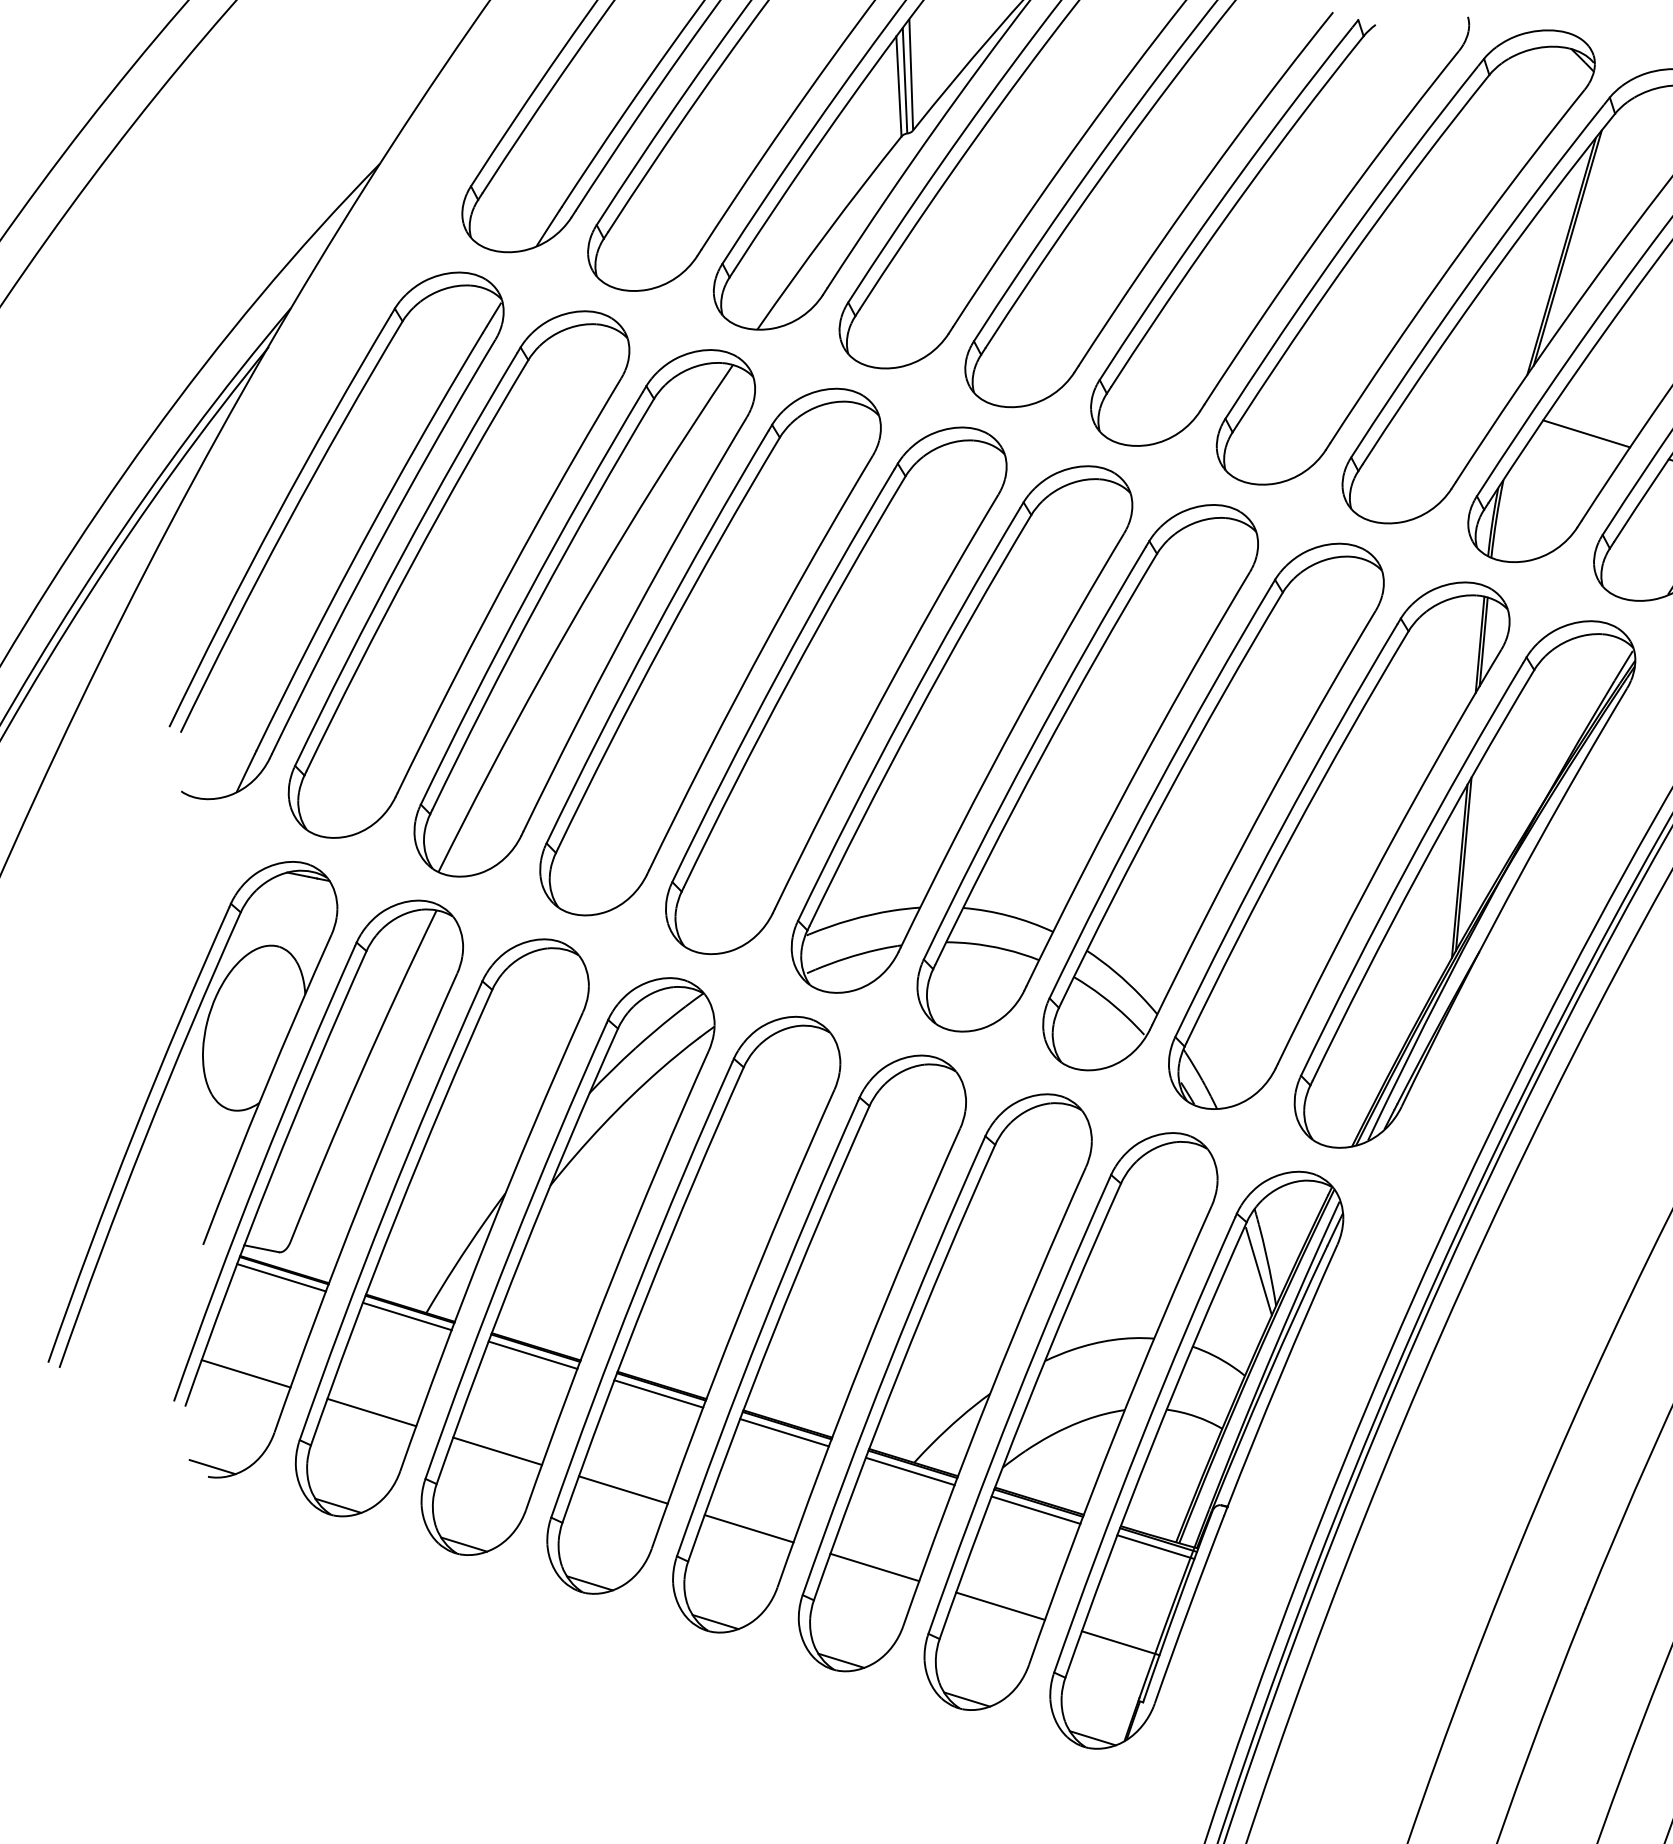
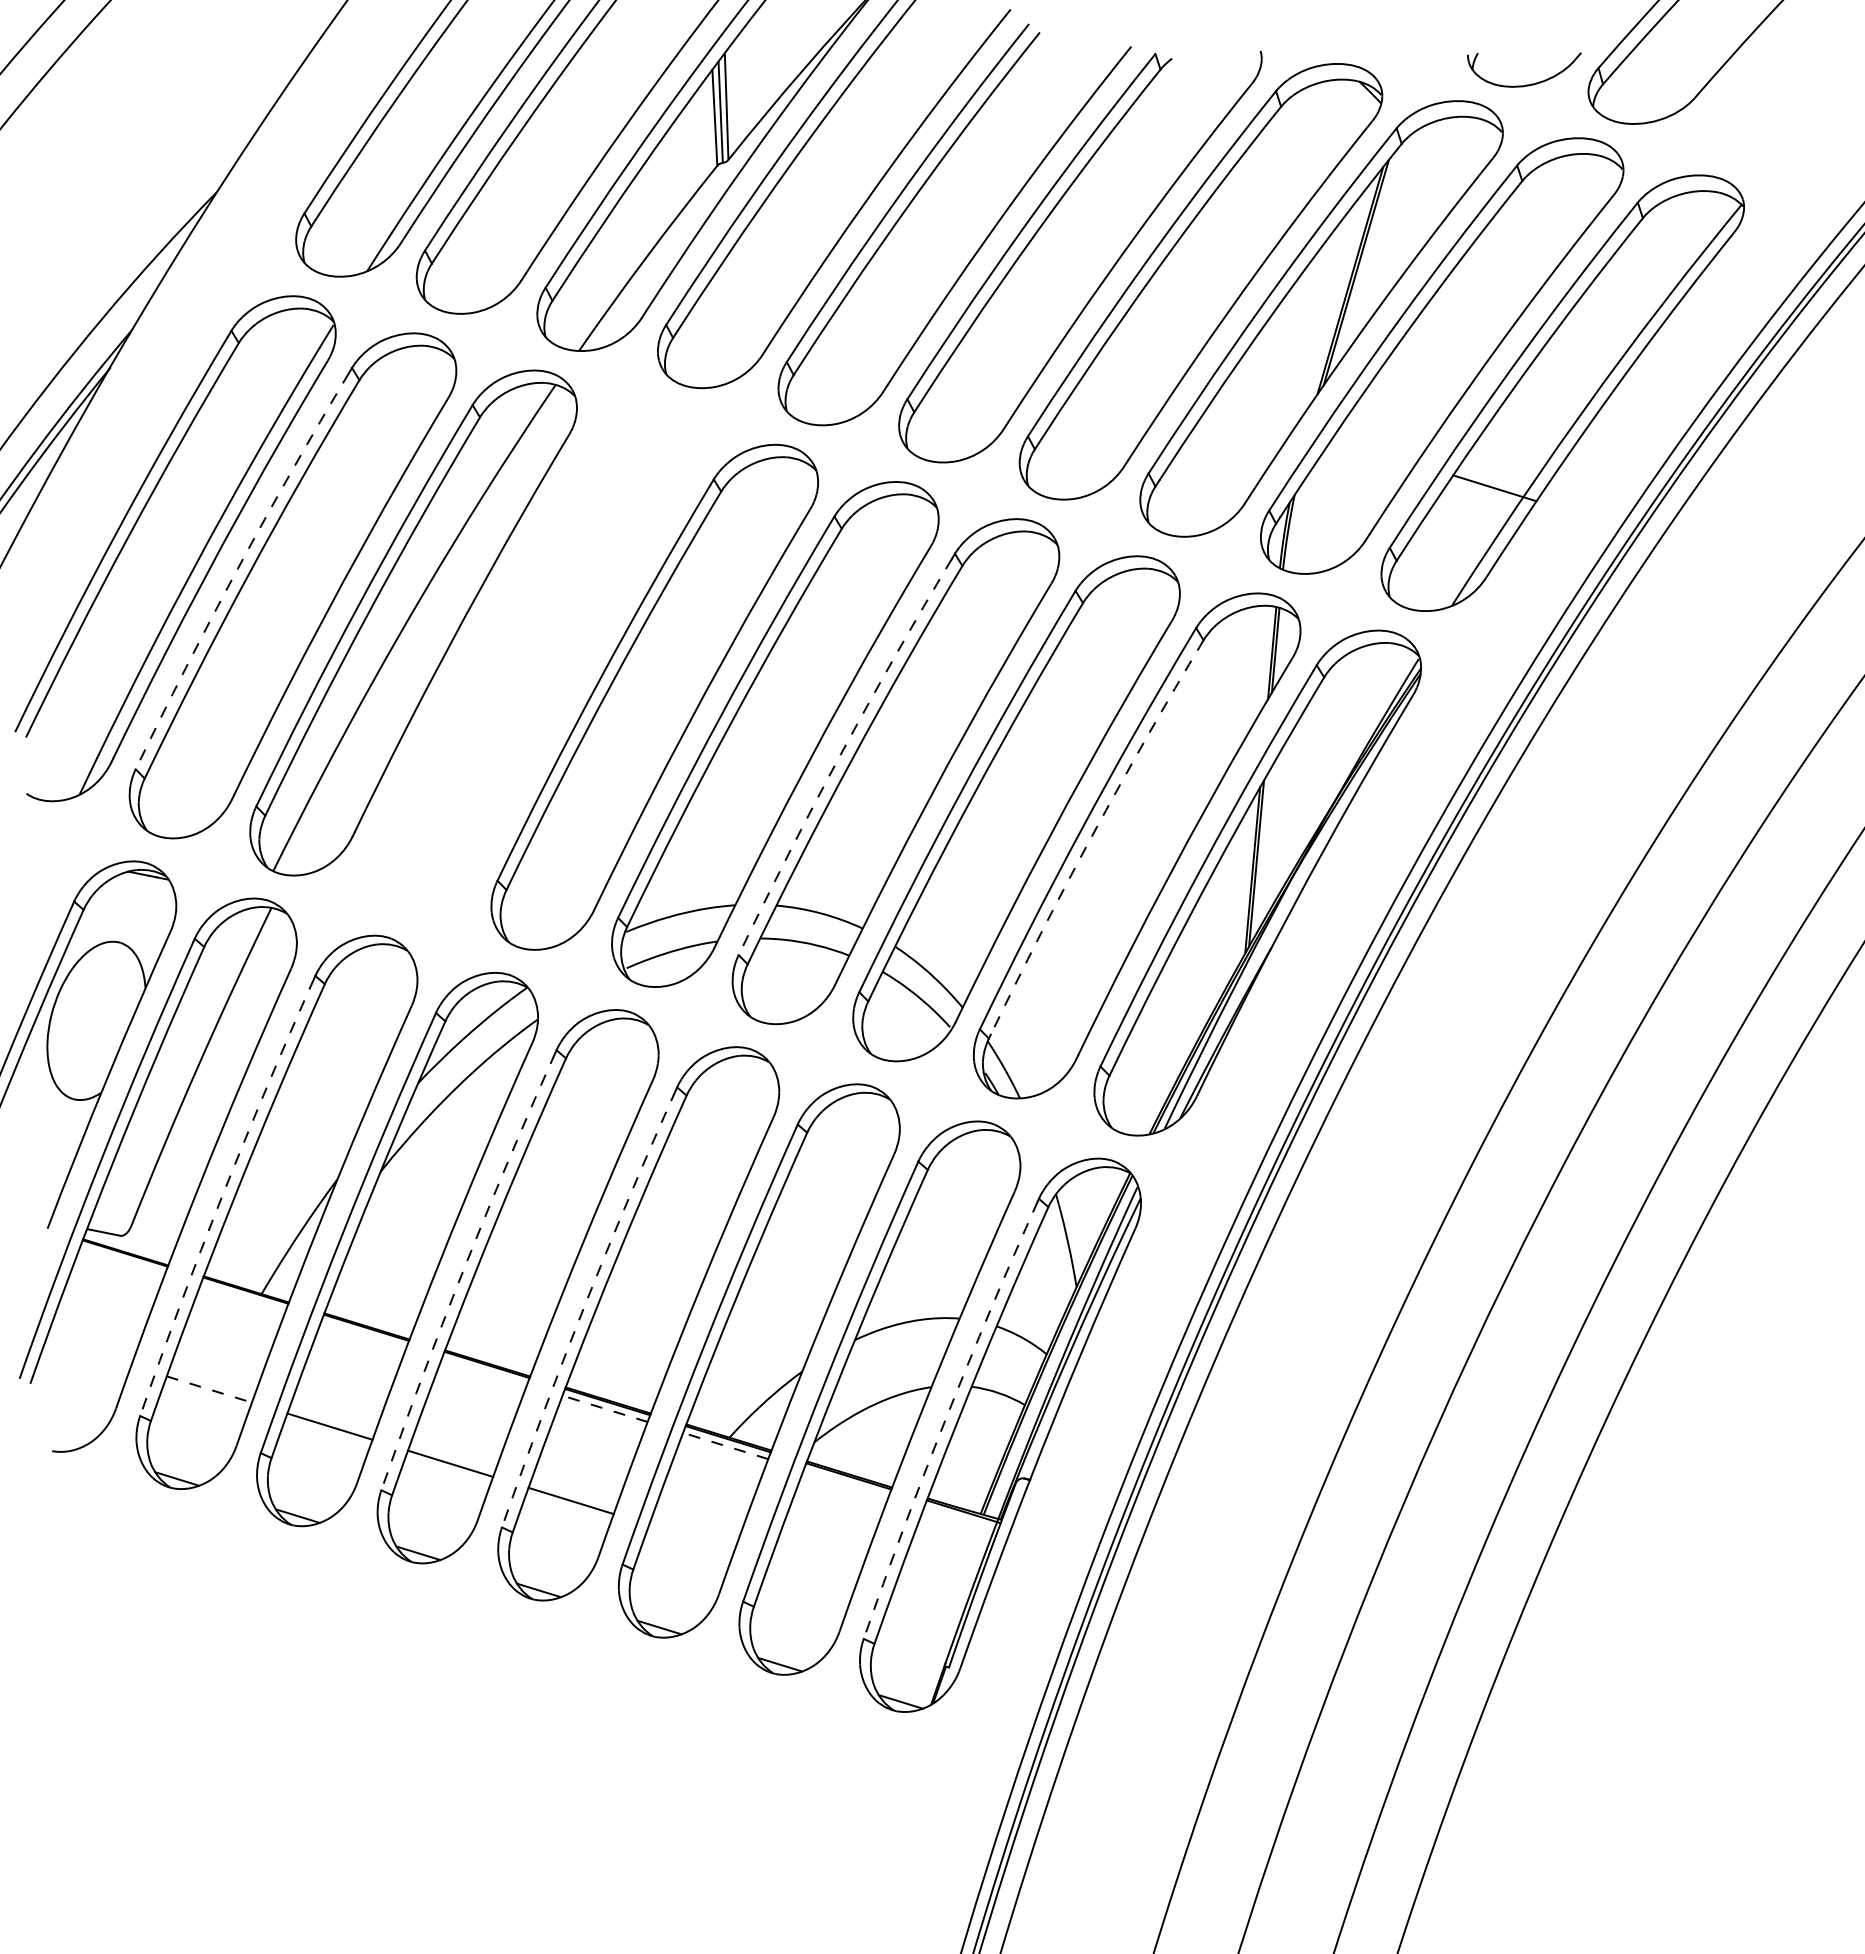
line: (1586, 433) -> (1374, 450), removed
arc: (401, 556) -> (237, 568), solid -> dashed
part: (710, 651) -> (534, 659), removed
arc: (1029, 750) -> (840, 754), solid -> dashed
arc: (1292, 834) -> (1092, 835), solid -> dashed
arc: (385, 1210) -> (222, 1195), solid -> dashed
line: (1258, 1271) -> (1059, 1254), removed
line: (281, 1278) -> (122, 1260), removed
arc: (636, 1287) -> (463, 1269), solid -> dashed
line: (406, 1316) -> (242, 1297), removed
arc: (763, 1325) -> (584, 1306), solid -> dashed
line: (532, 1355) -> (363, 1334), removed
line: (245, 1373) -> (88, 1352), removed
line: (658, 1393) -> (484, 1371), removed
line: (372, 1412) -> (209, 1389), solid -> dashed
line: (784, 1432) -> (605, 1408), solid -> dashed
arc: (1140, 1442) -> (946, 1418), solid -> dashed
line: (212, 1466) -> (56, 1441), removed
line: (910, 1471) -> (725, 1446), solid -> dashed
line: (1035, 1510) -> (845, 1483), removed
line: (1156, 1547) -> (961, 1518), removed
line: (874, 1567) -> (691, 1538), removed
line: (999, 1606) -> (811, 1575), removed
line: (1120, 1642) -> (927, 1610), removed

